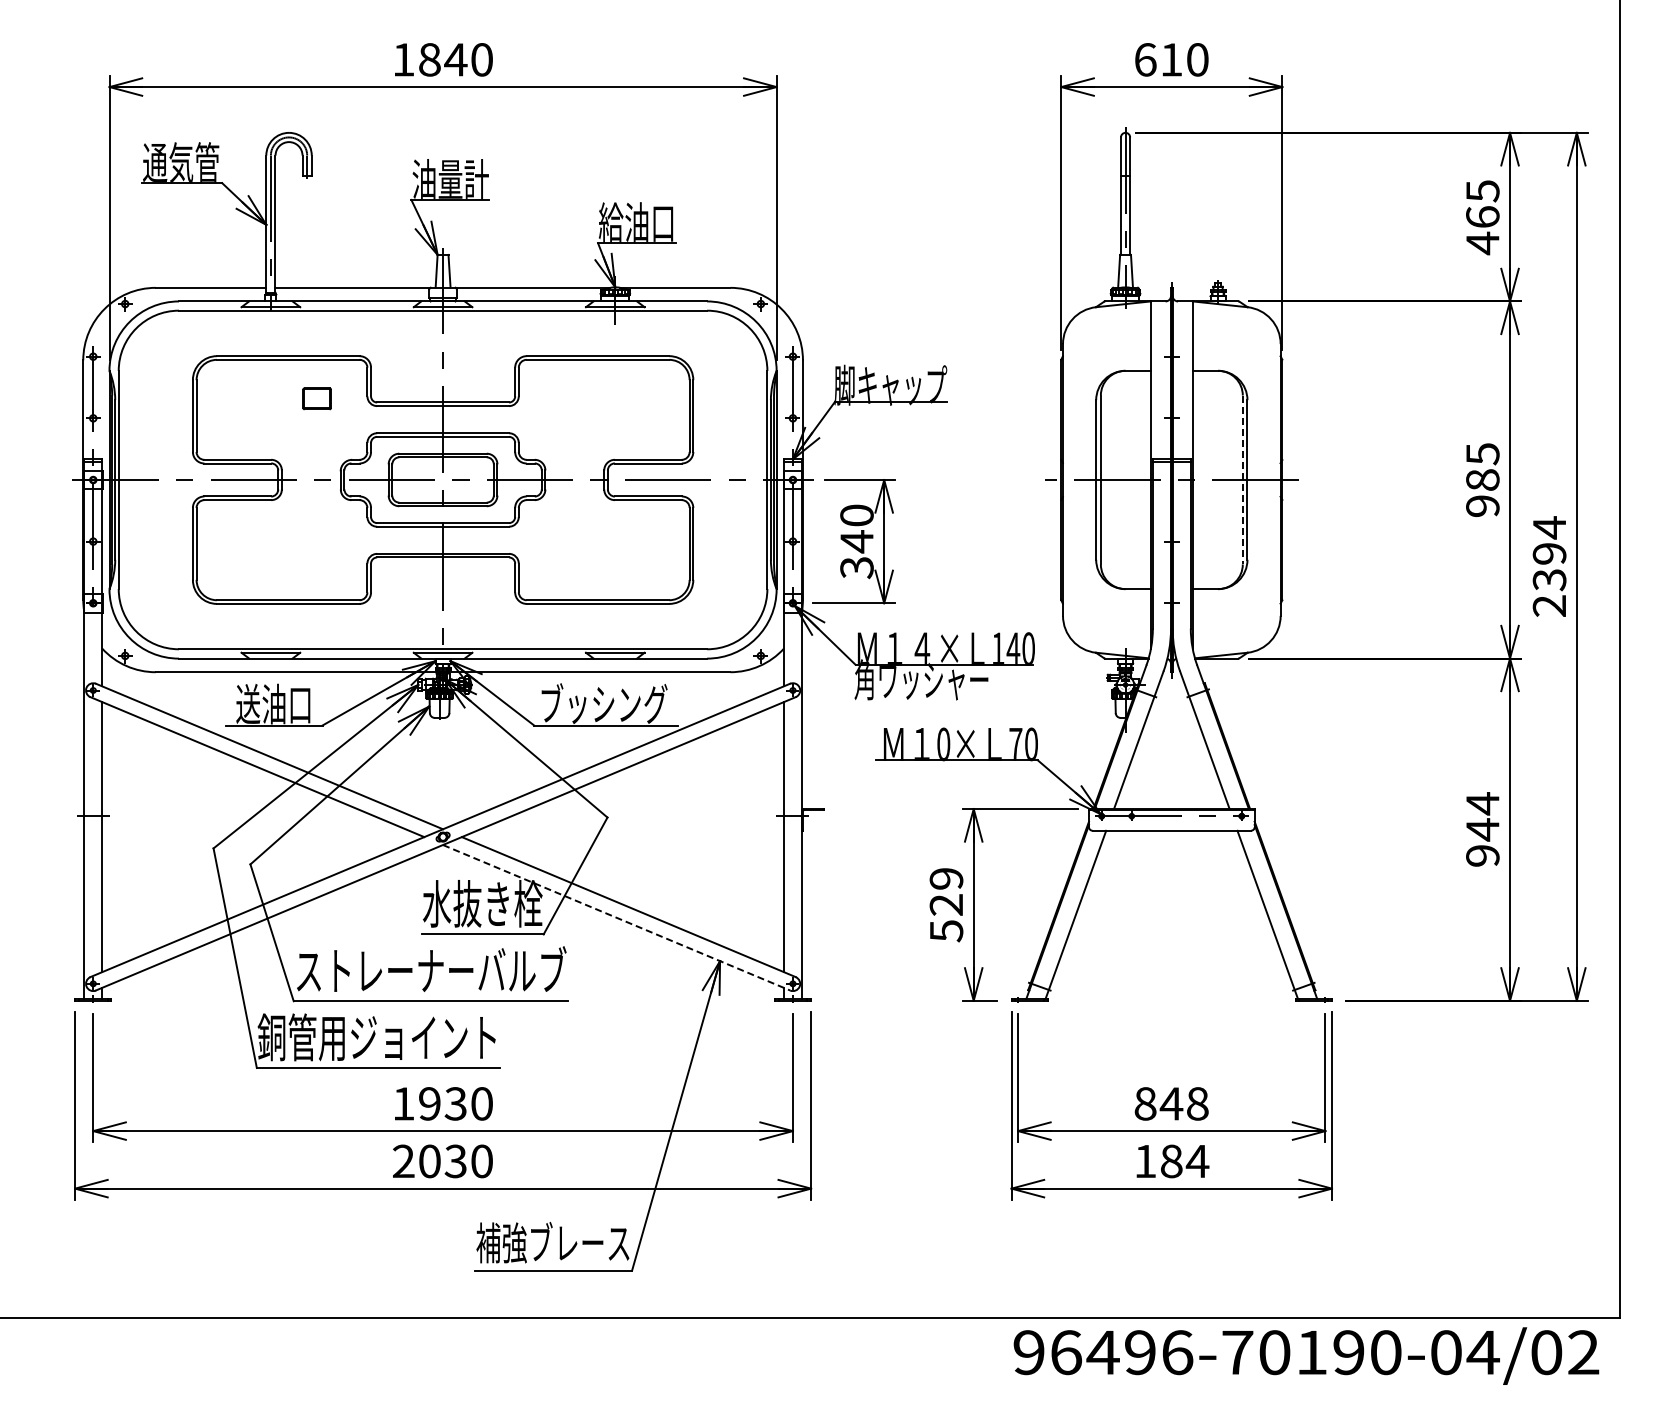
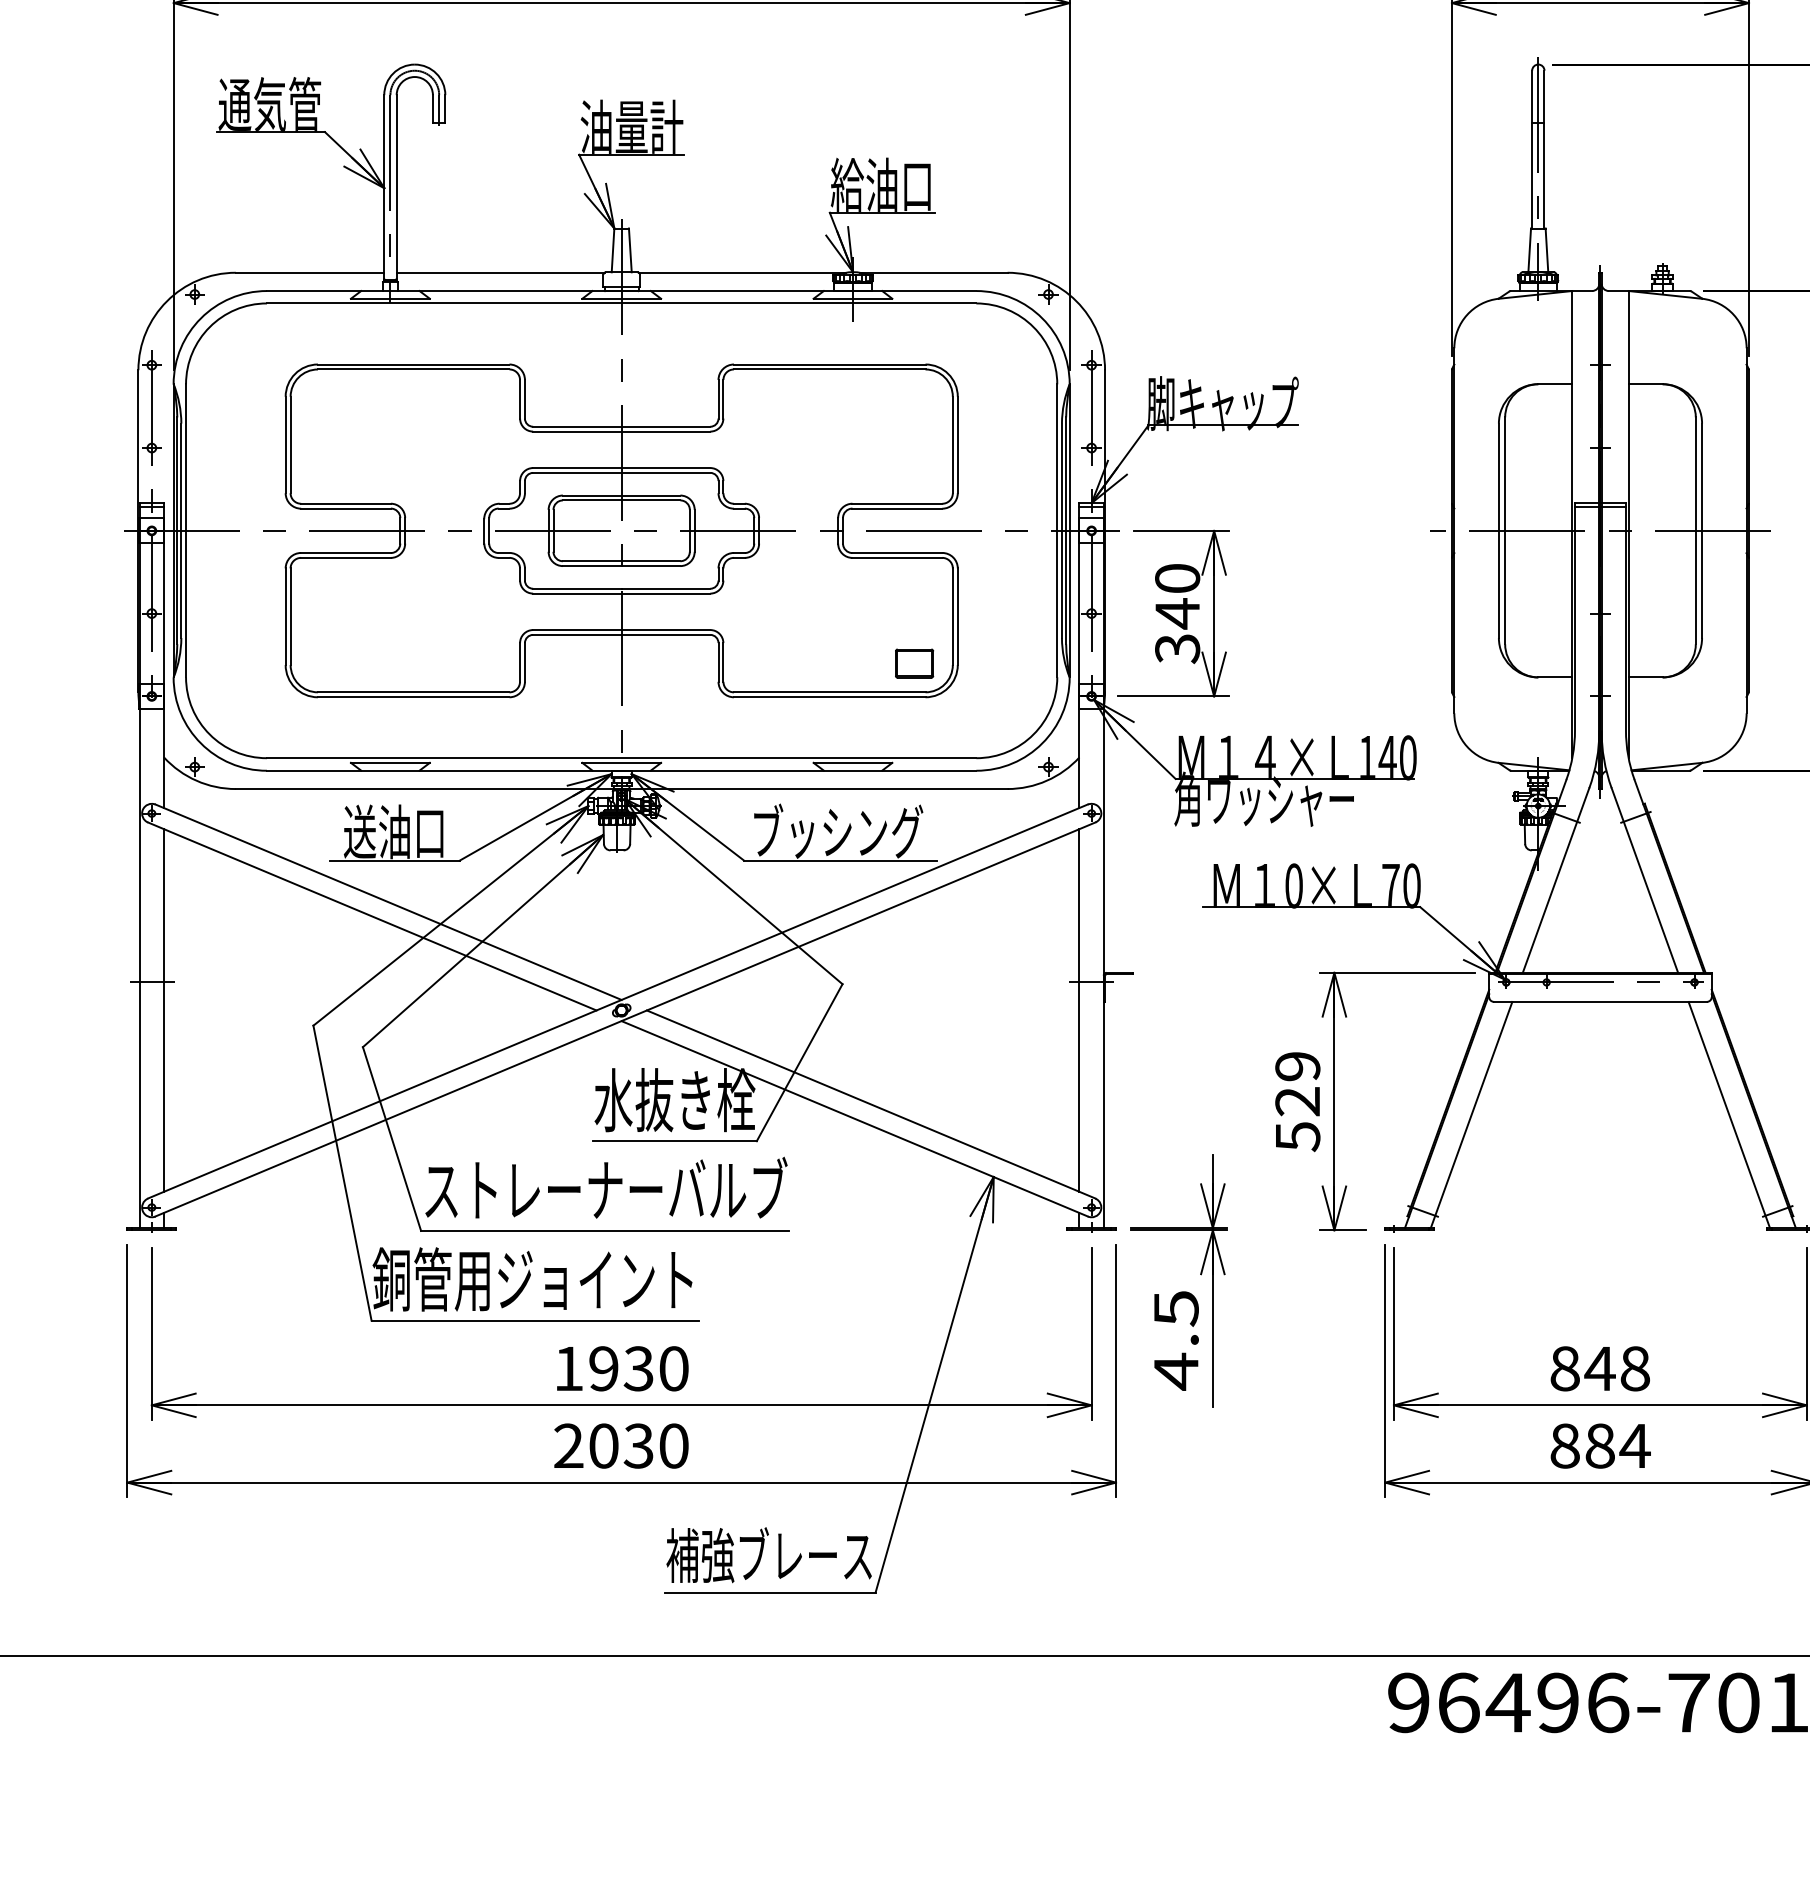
part: (316, 398) -> (913, 663), moved
line: (1242, 480) -> (1695, 531), dashed -> solid
line: (617, 917) -> (855, 1118), dashed -> solid
part: (858, 1046) -> (1179, 1291), added
text: (1145, 1161) -> (1565, 1446), 184 -> 884

